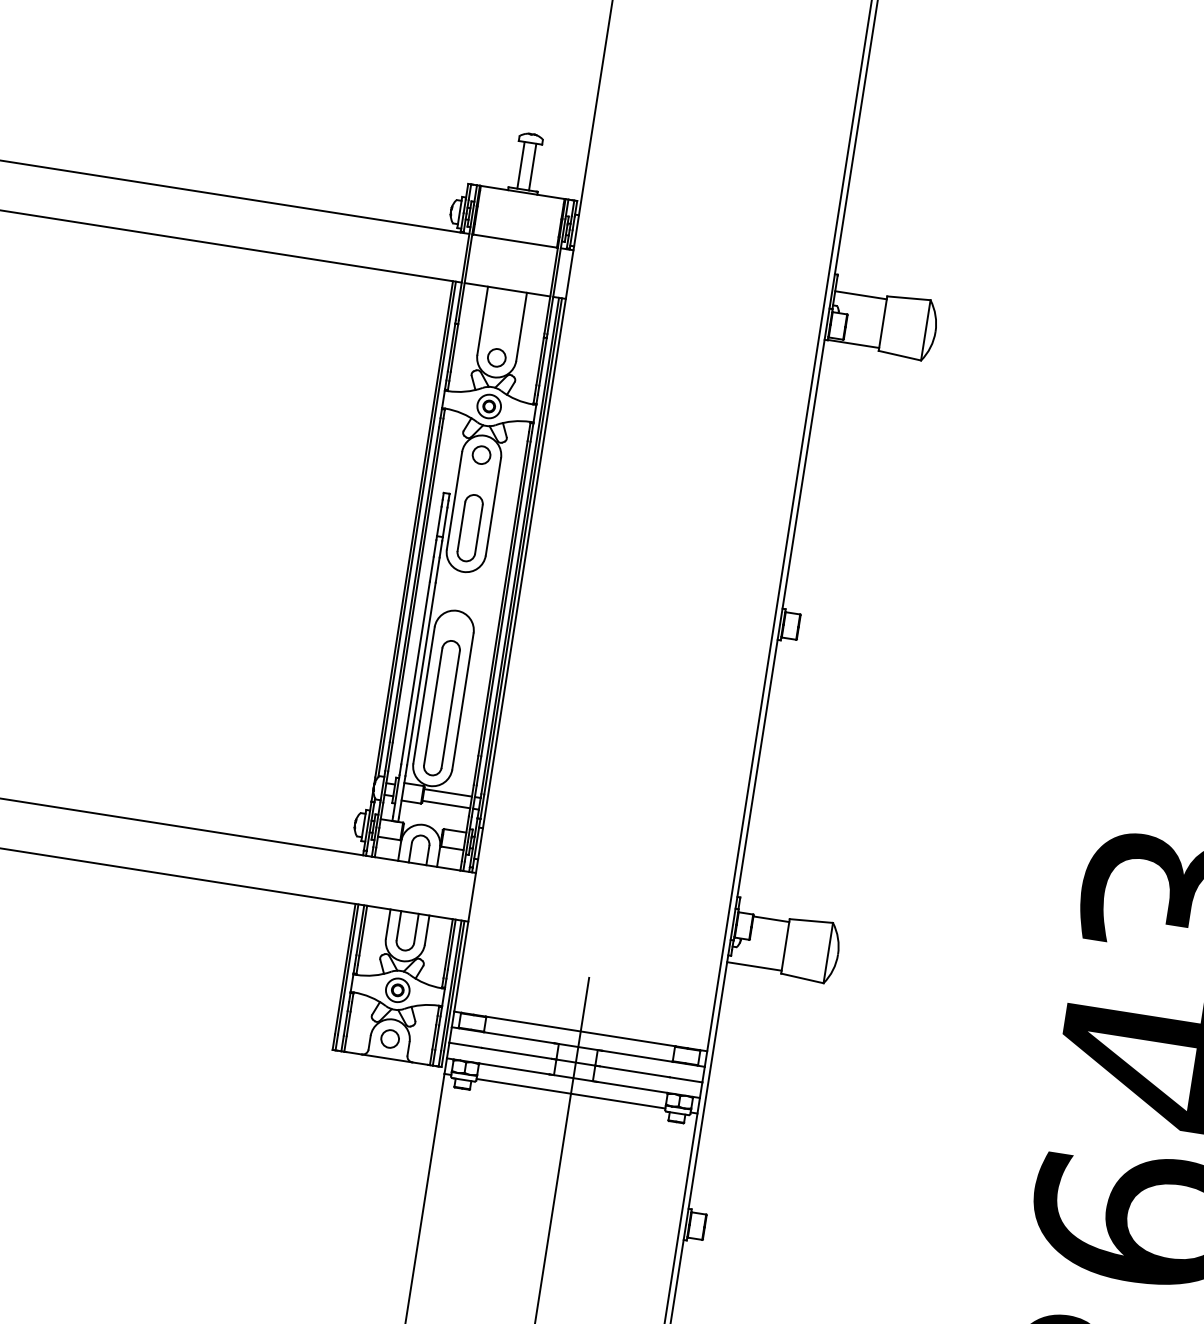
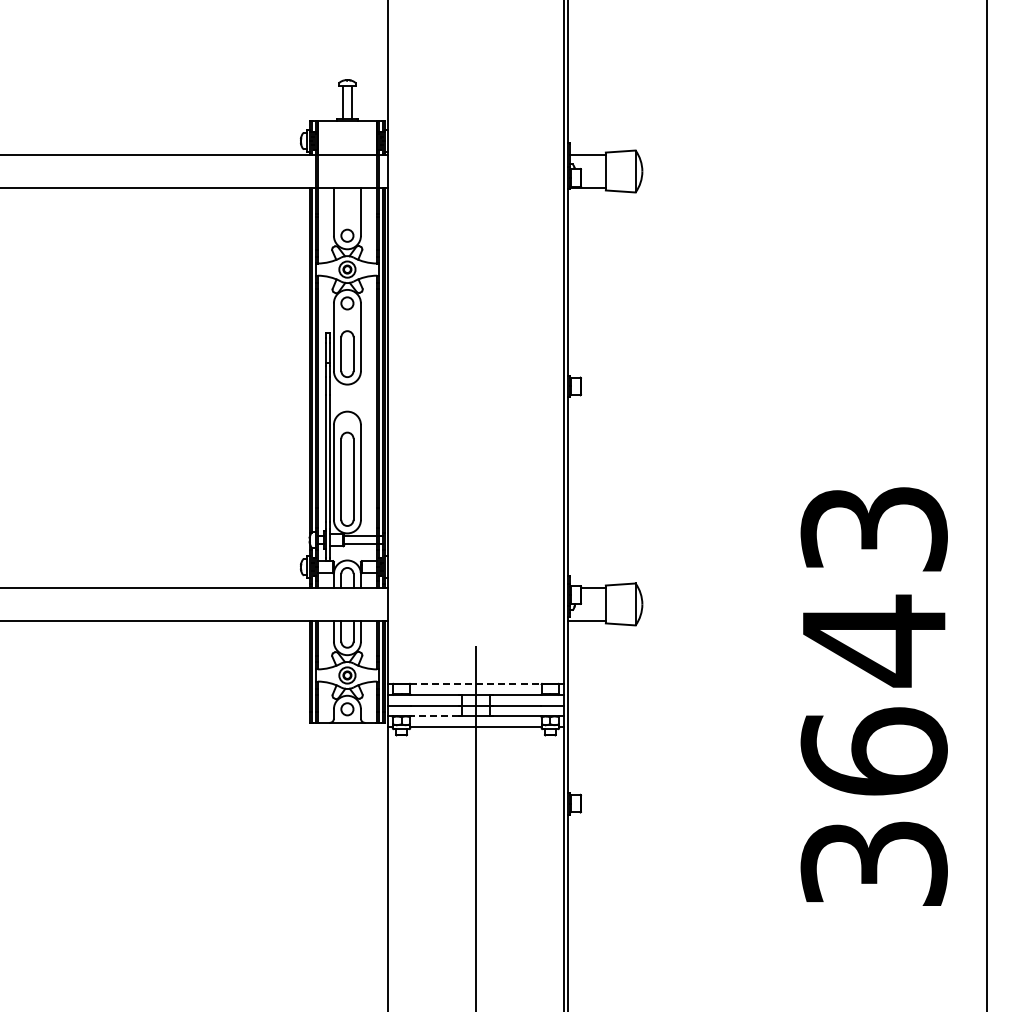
line: (581, 1030) -> (476, 683), solid -> dashed
line: (513, 1068) -> (434, 716), solid -> dashed

